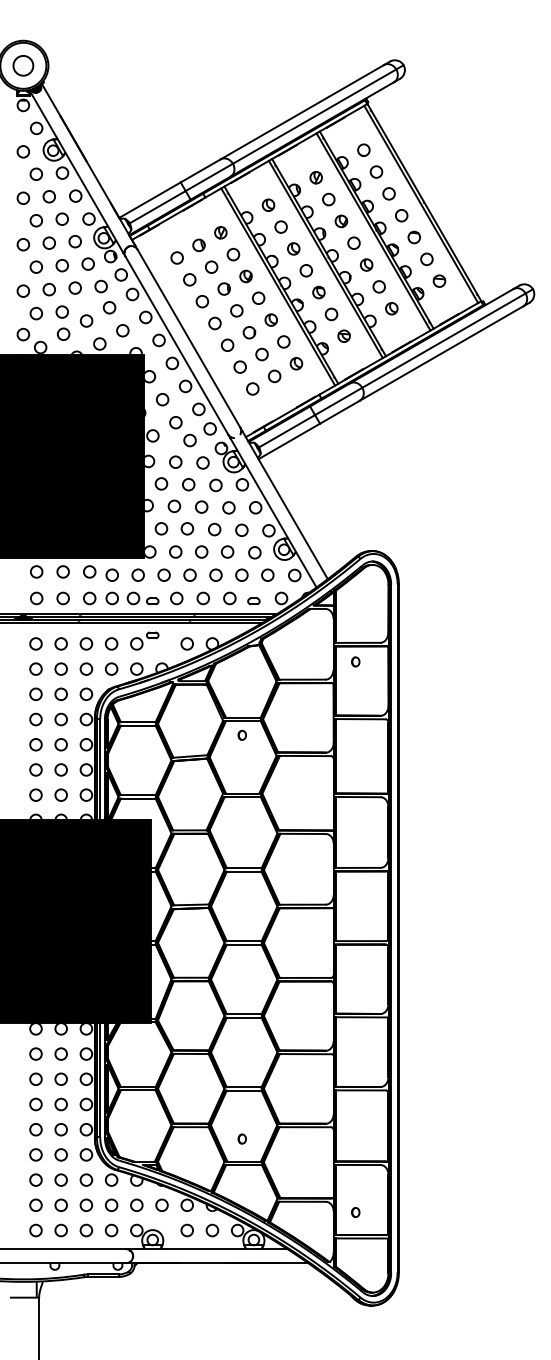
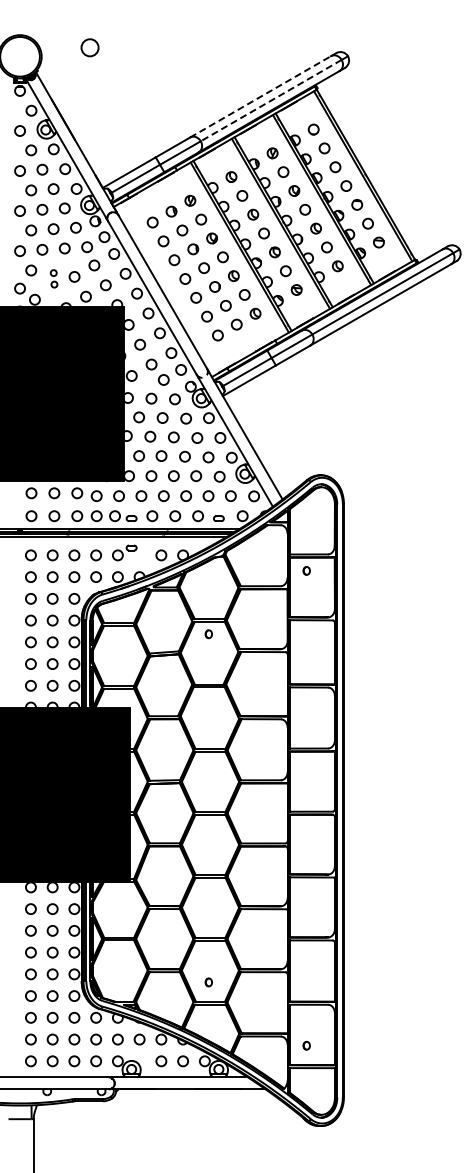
circle: (22, 65) -> (89, 47), moved
line: (302, 111) -> (260, 96), solid -> dashed
line: (313, 116) -> (270, 100), solid -> dashed
part: (62, 322) -> (53, 278), size x0.6

